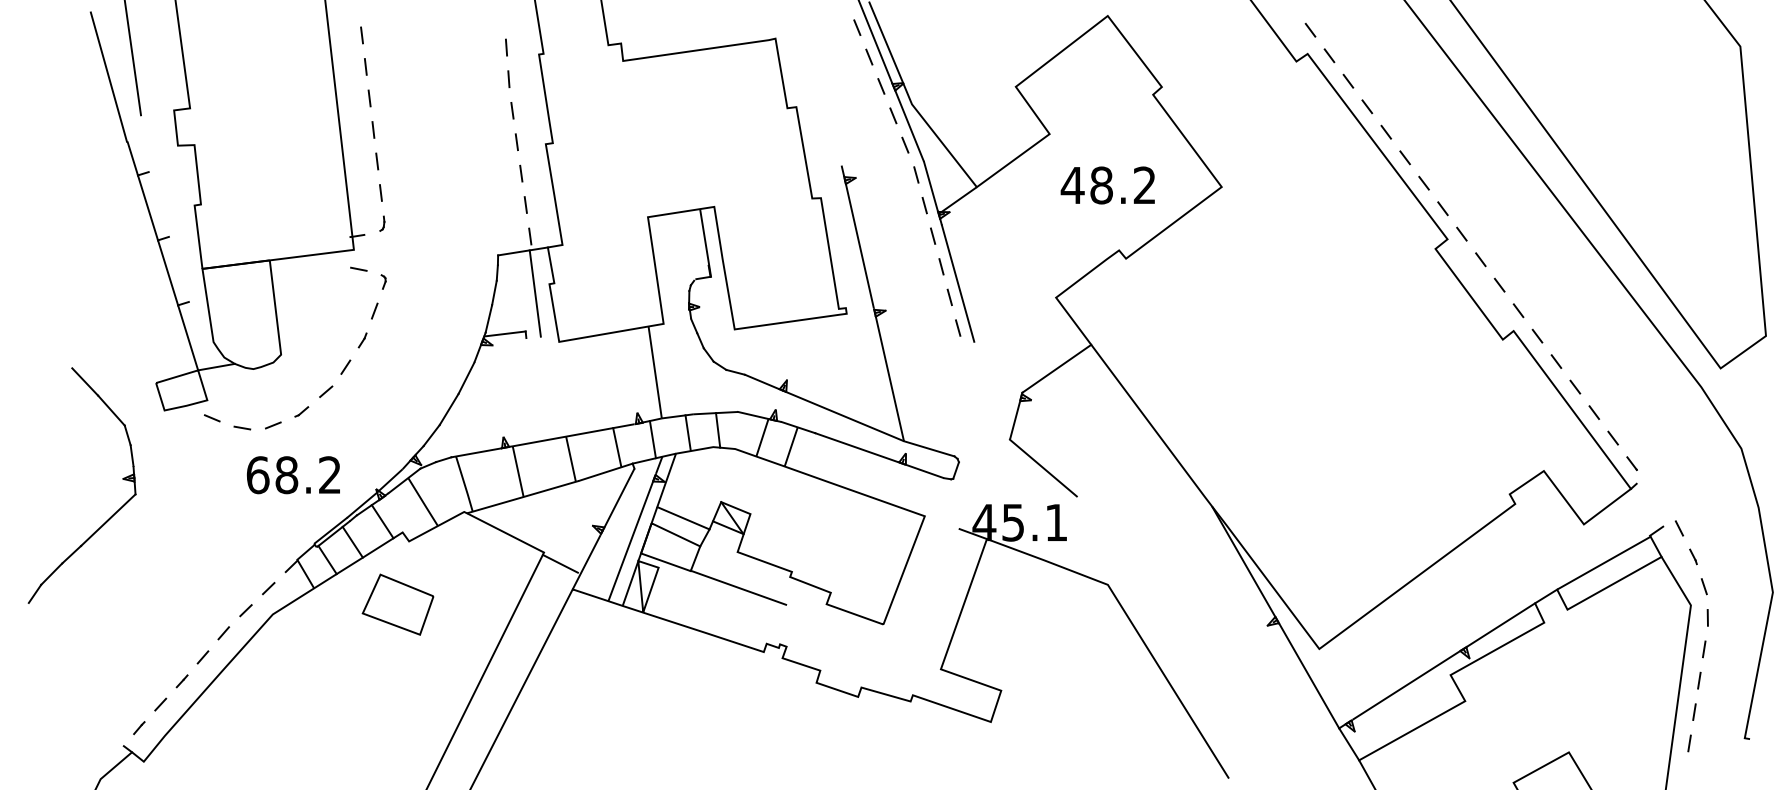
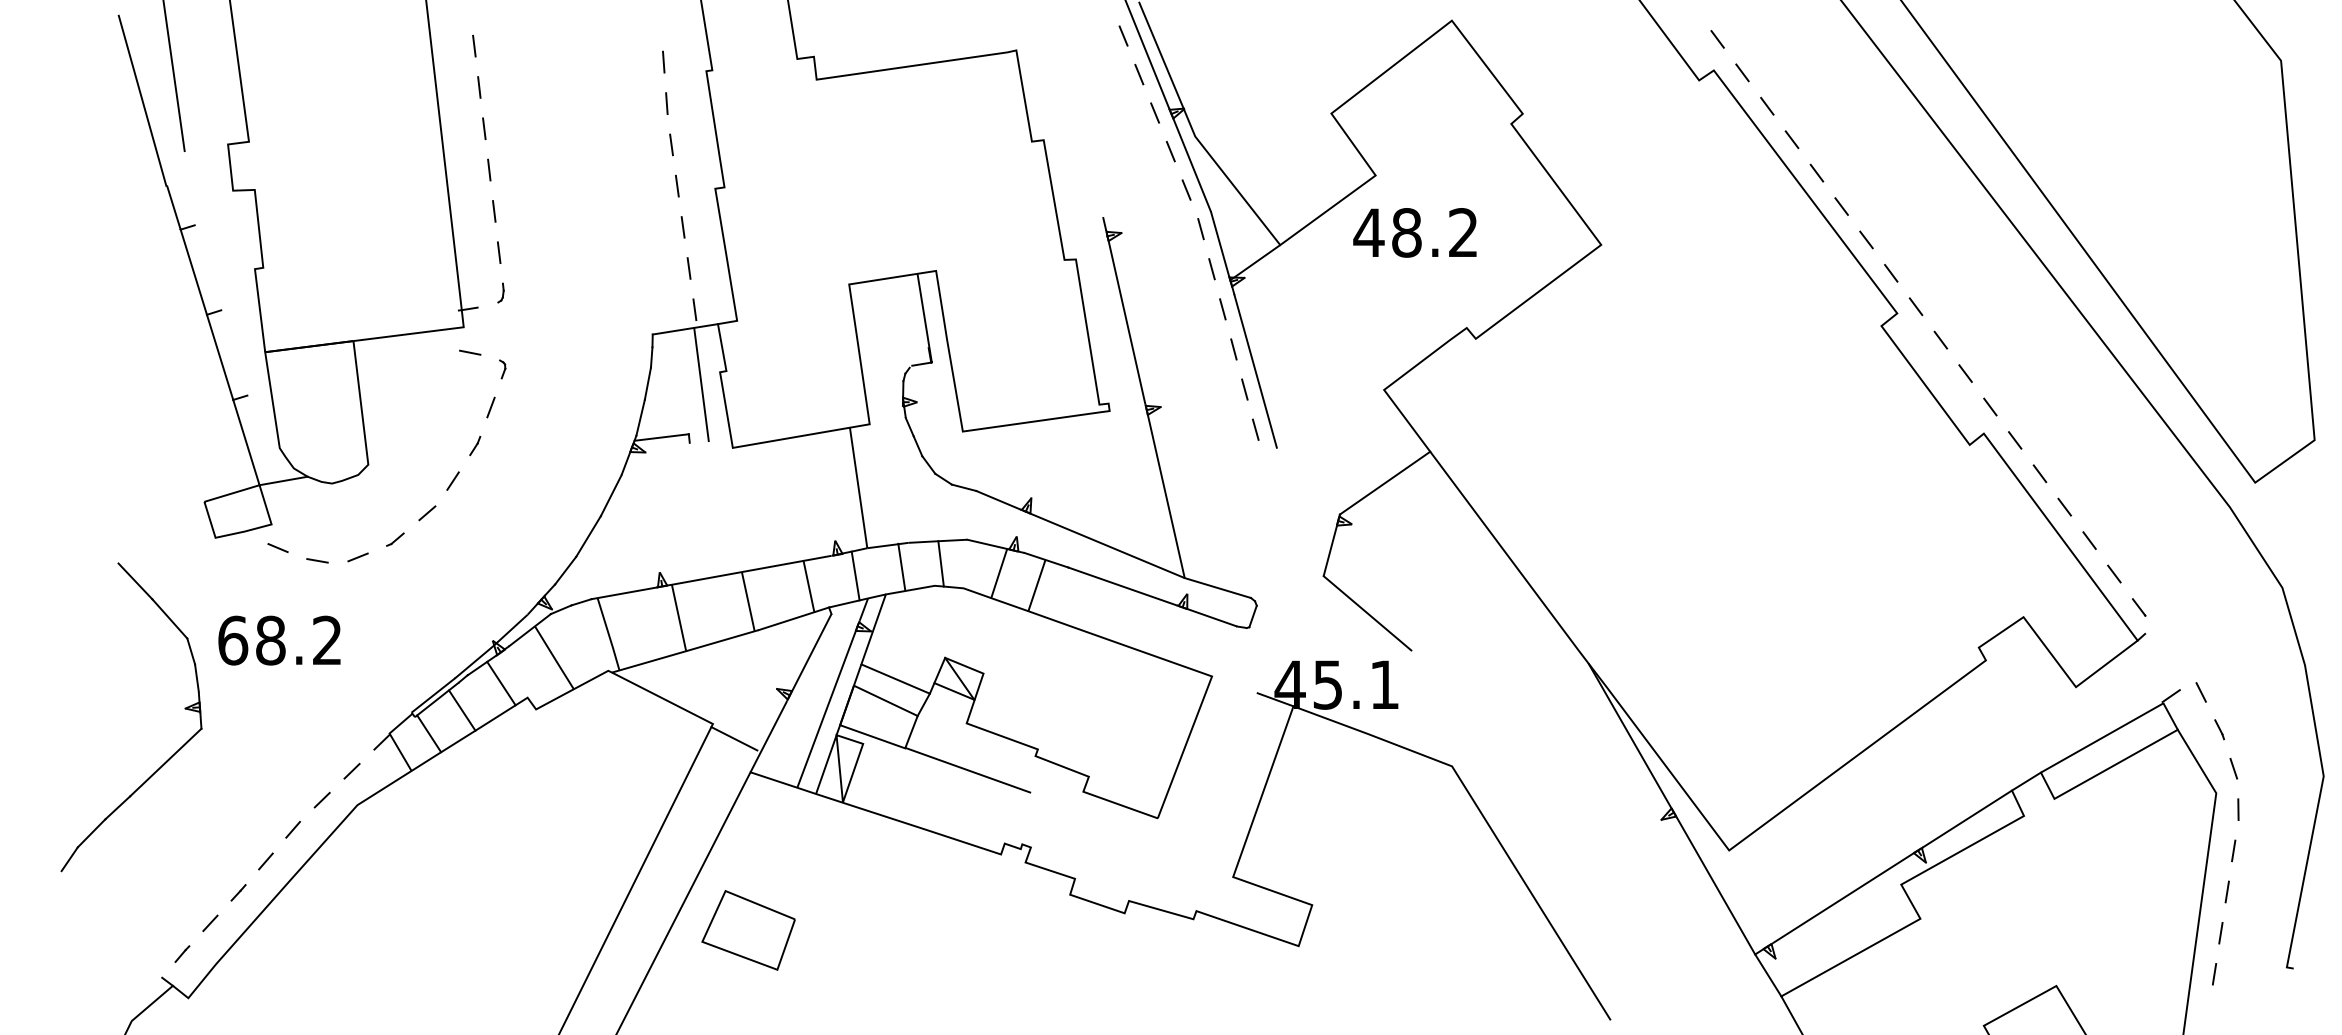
text: (1107, 185) -> (1414, 232), moved
text: (293, 475) -> (279, 640), moved
part: (122, 478) -> (184, 708), moved
part: (397, 604) -> (748, 930), moved

